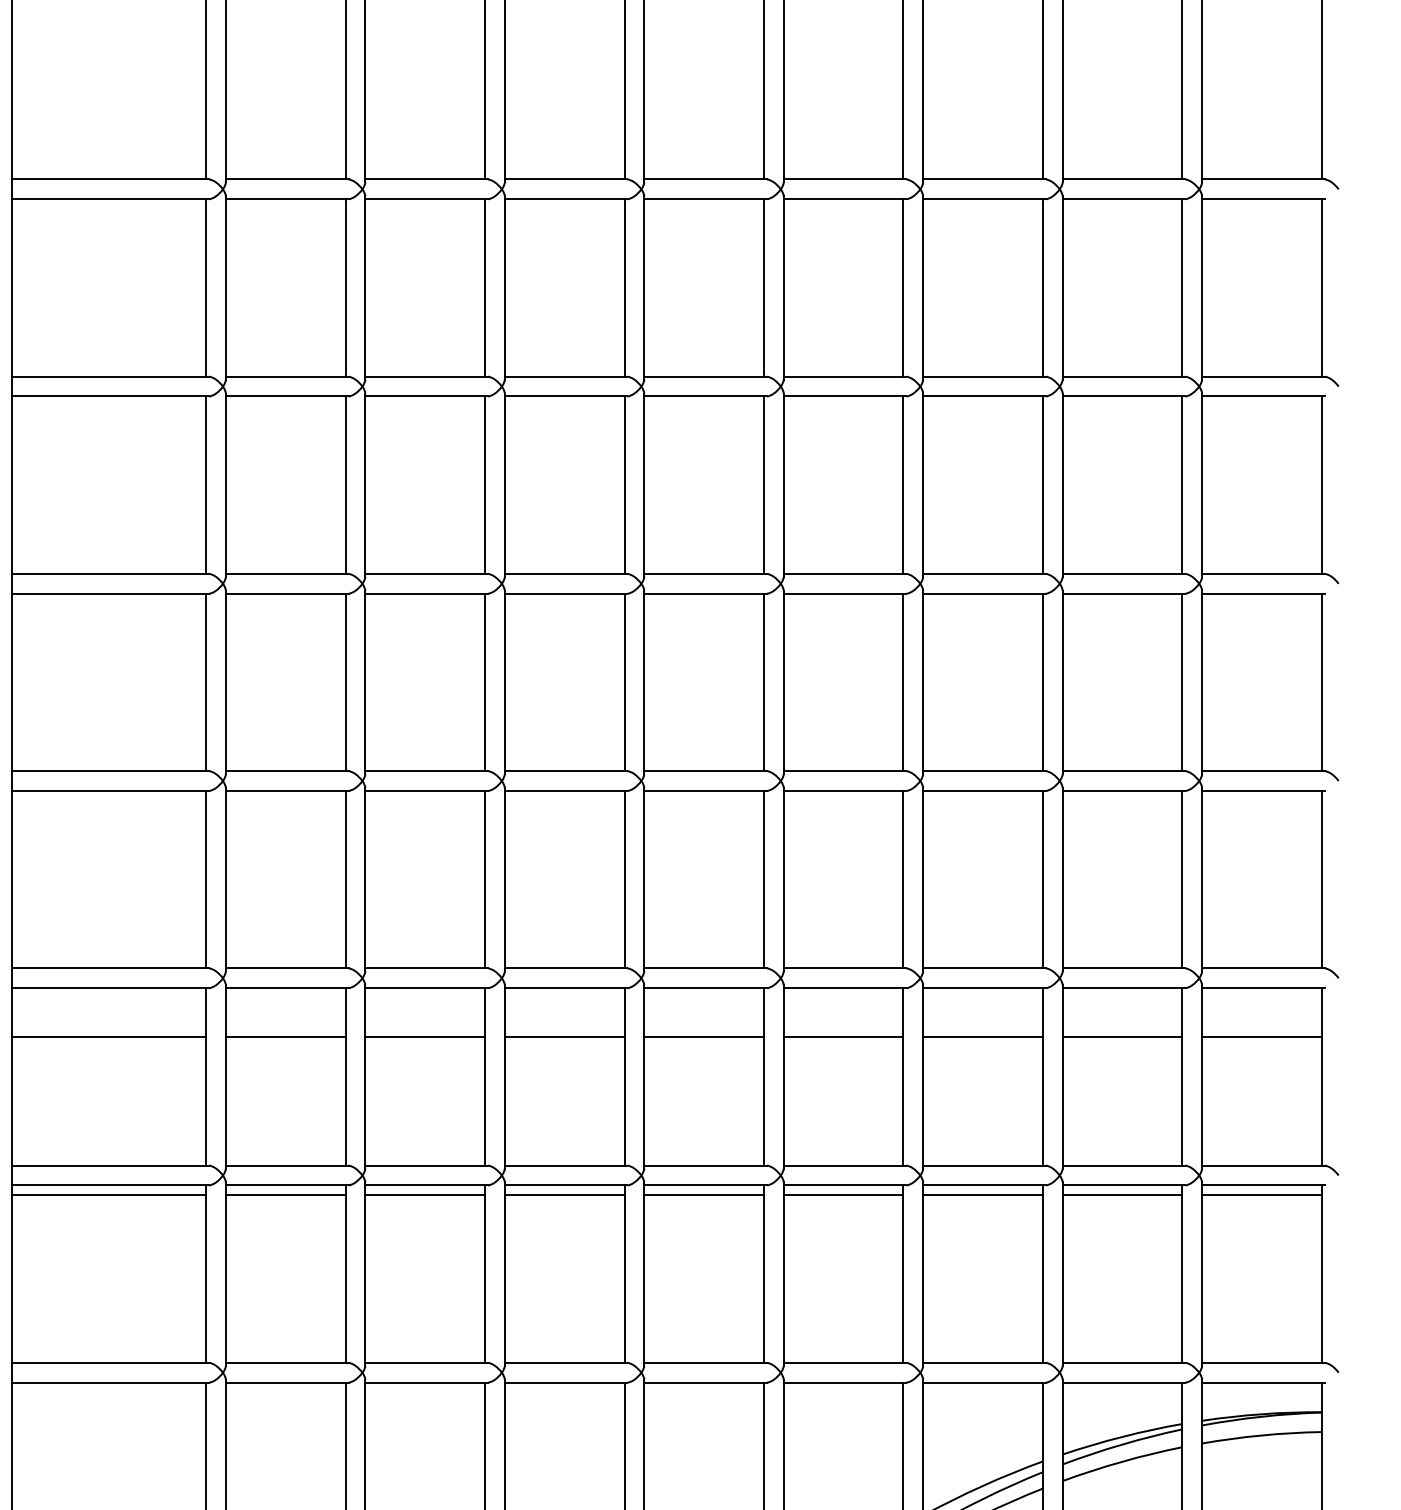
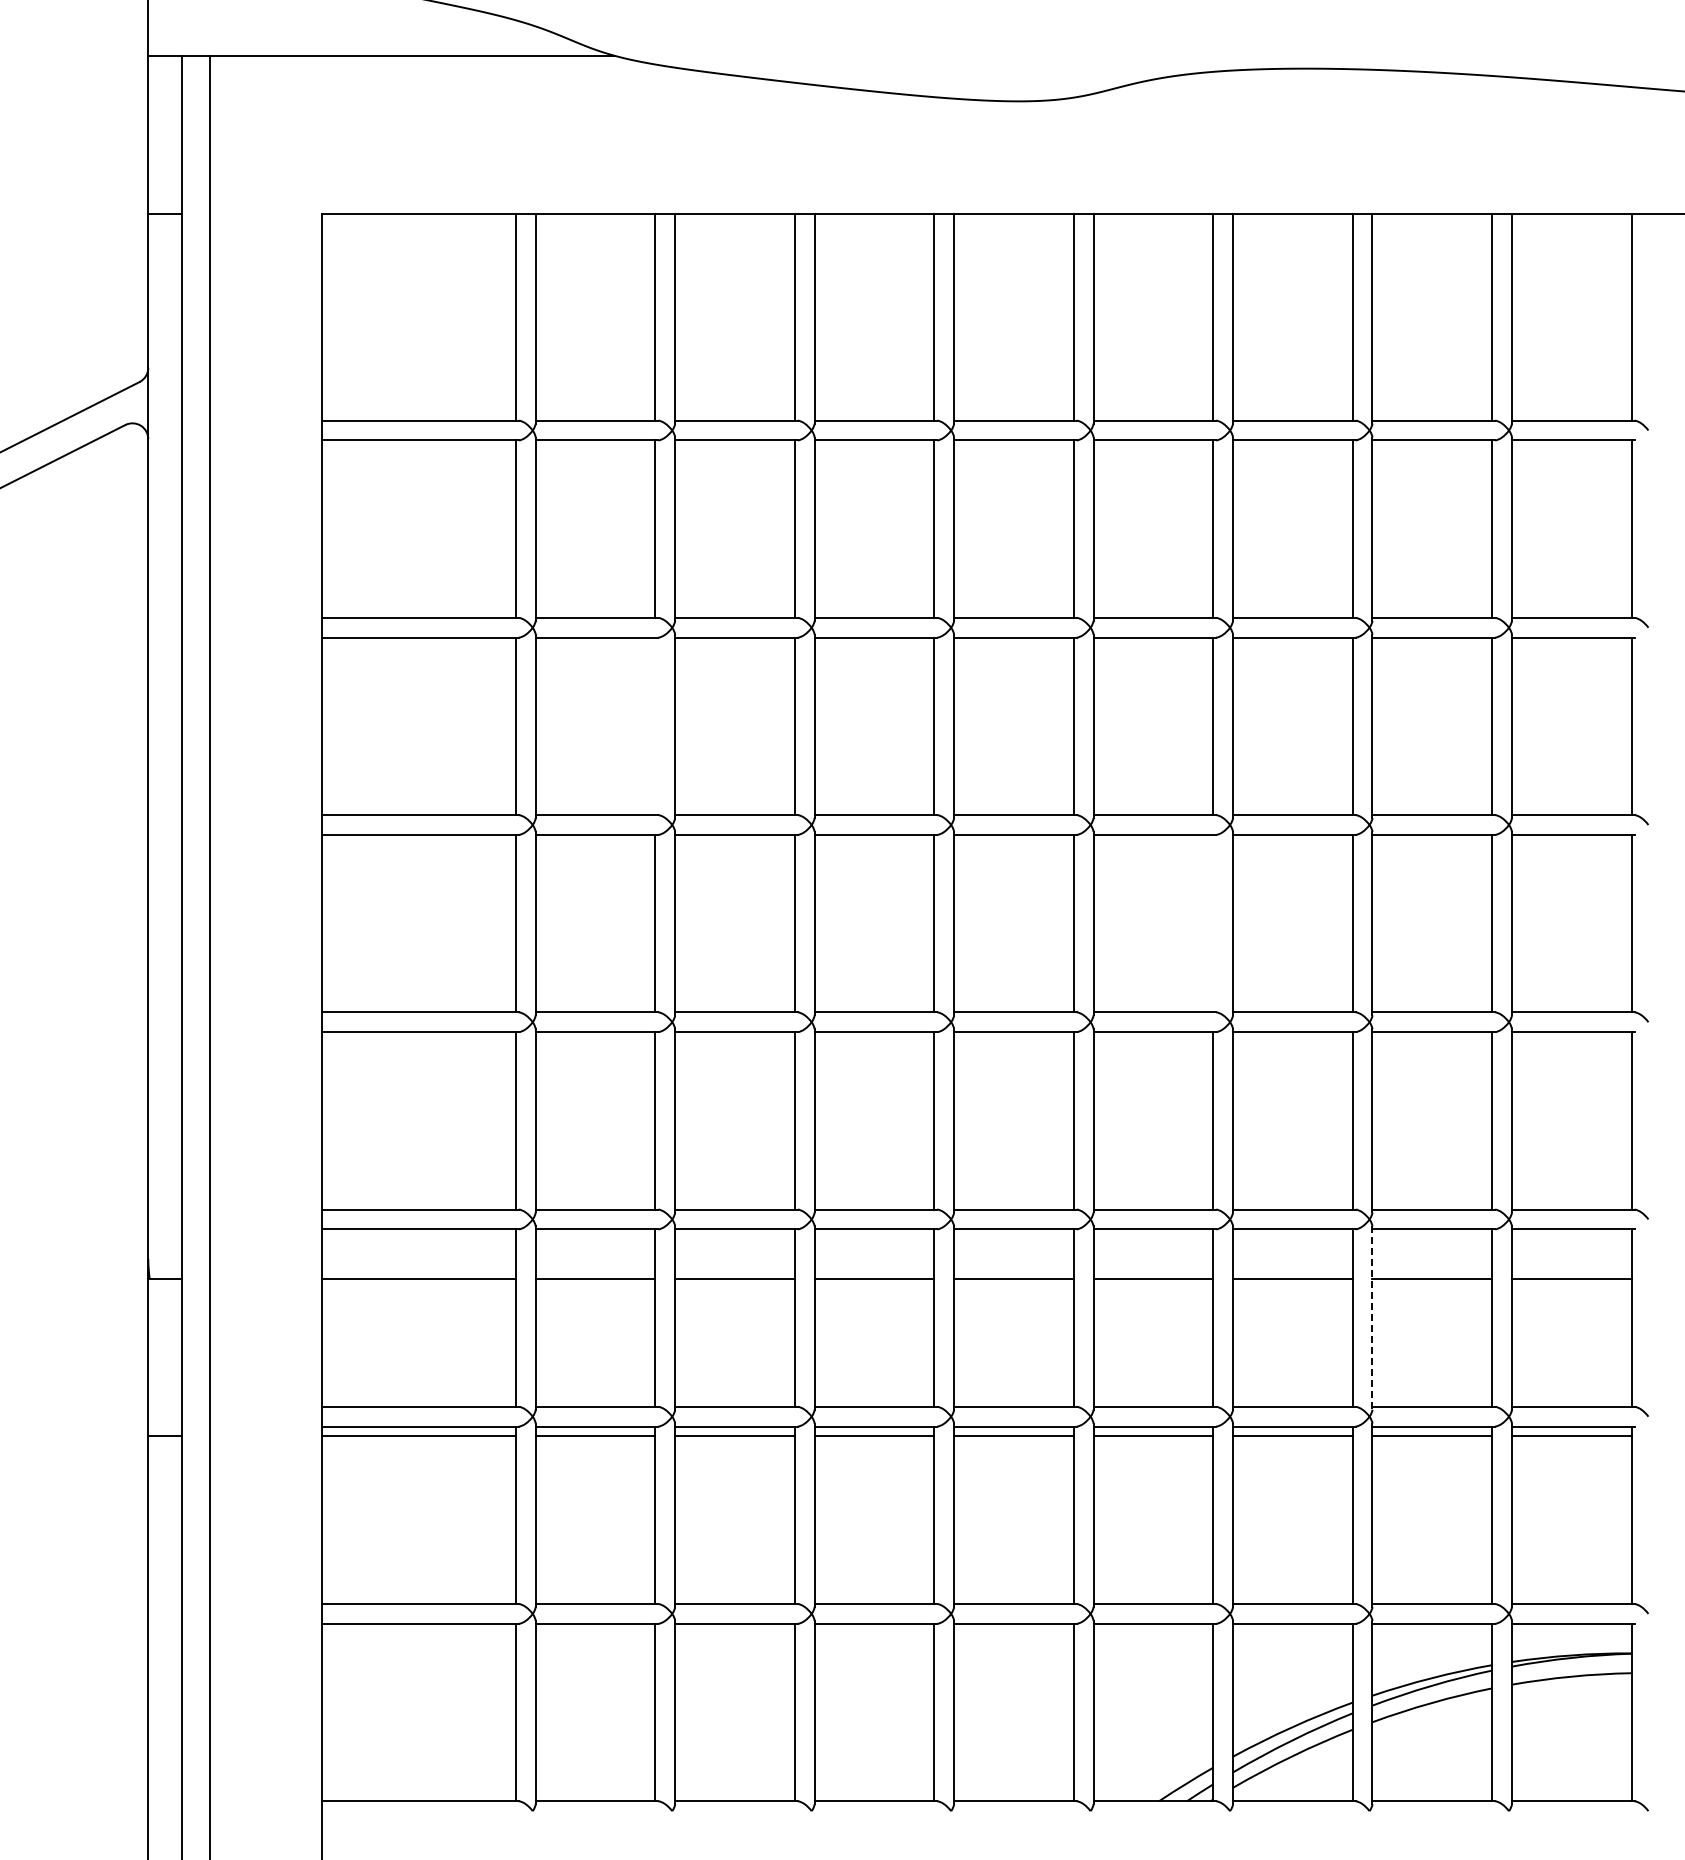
line: (345, 485) -> (655, 726), removed
line: (903, 682) -> (1213, 923), removed
line: (1062, 1077) -> (1372, 1318), solid -> dashed

